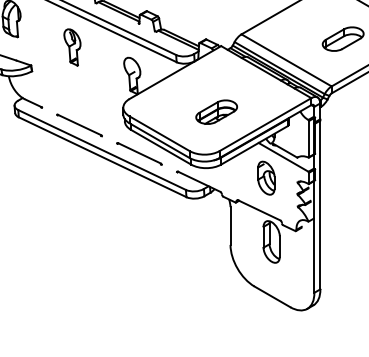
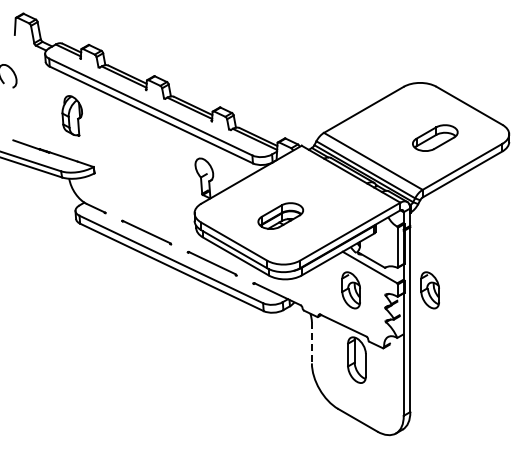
part: (72, 47) -> (138, 147), removed
part: (216, 111) -> (280, 215), moved
part: (337, 178) -> (429, 290), added
line: (230, 225) -> (311, 342), solid -> dashed

